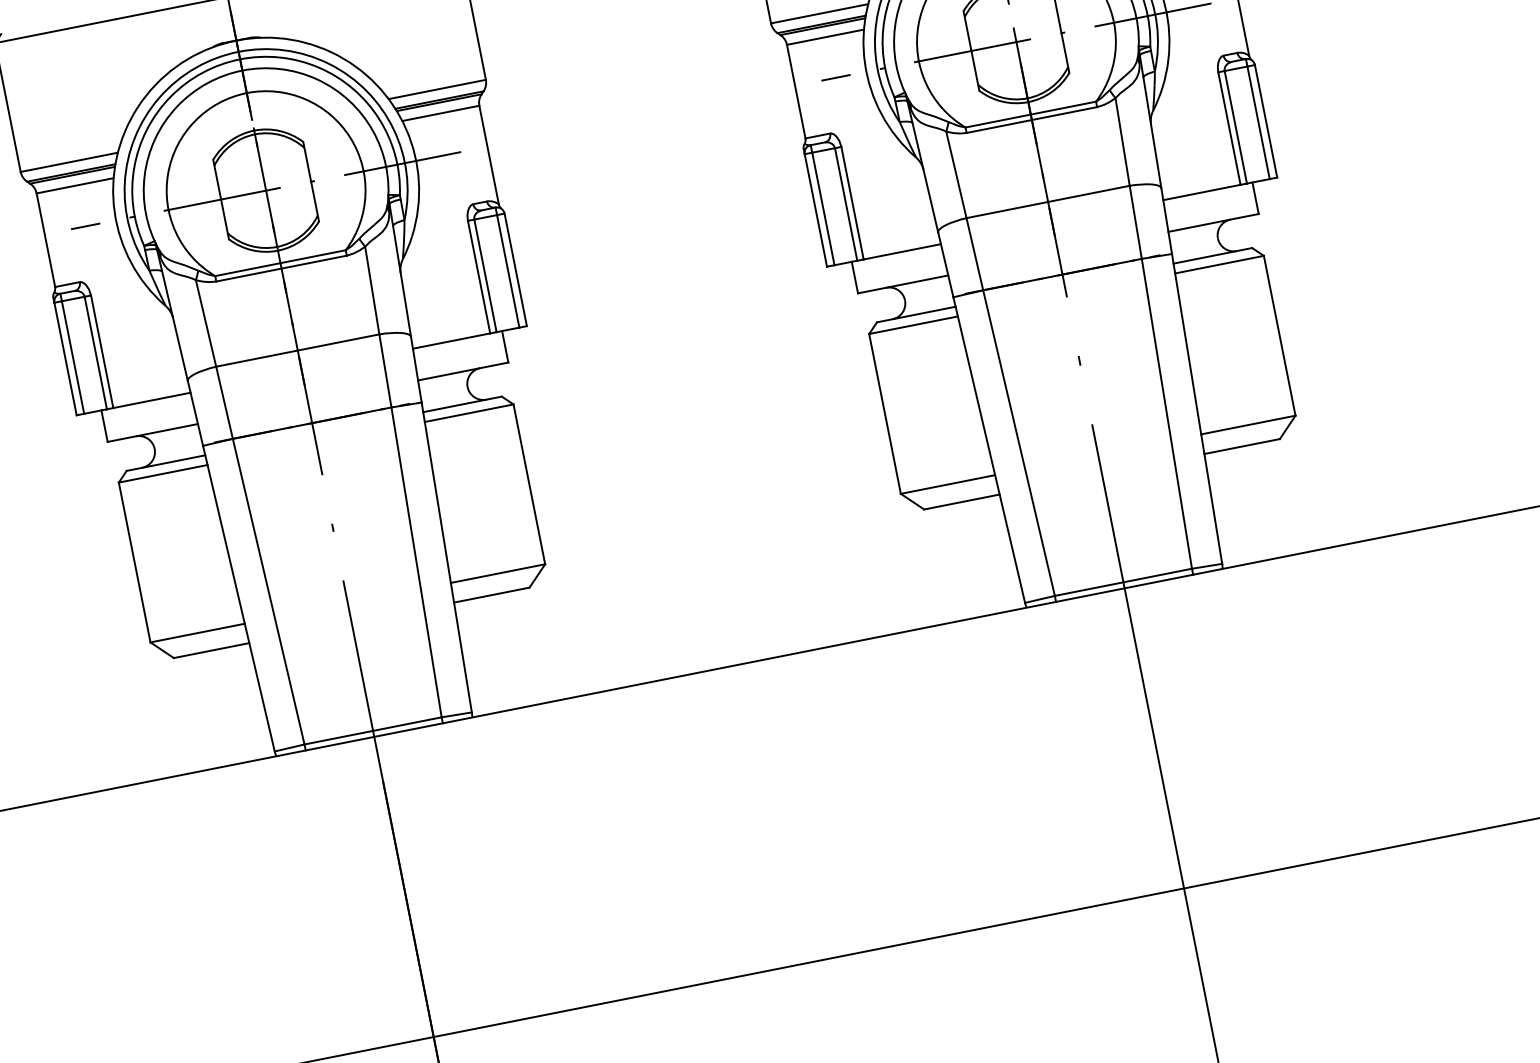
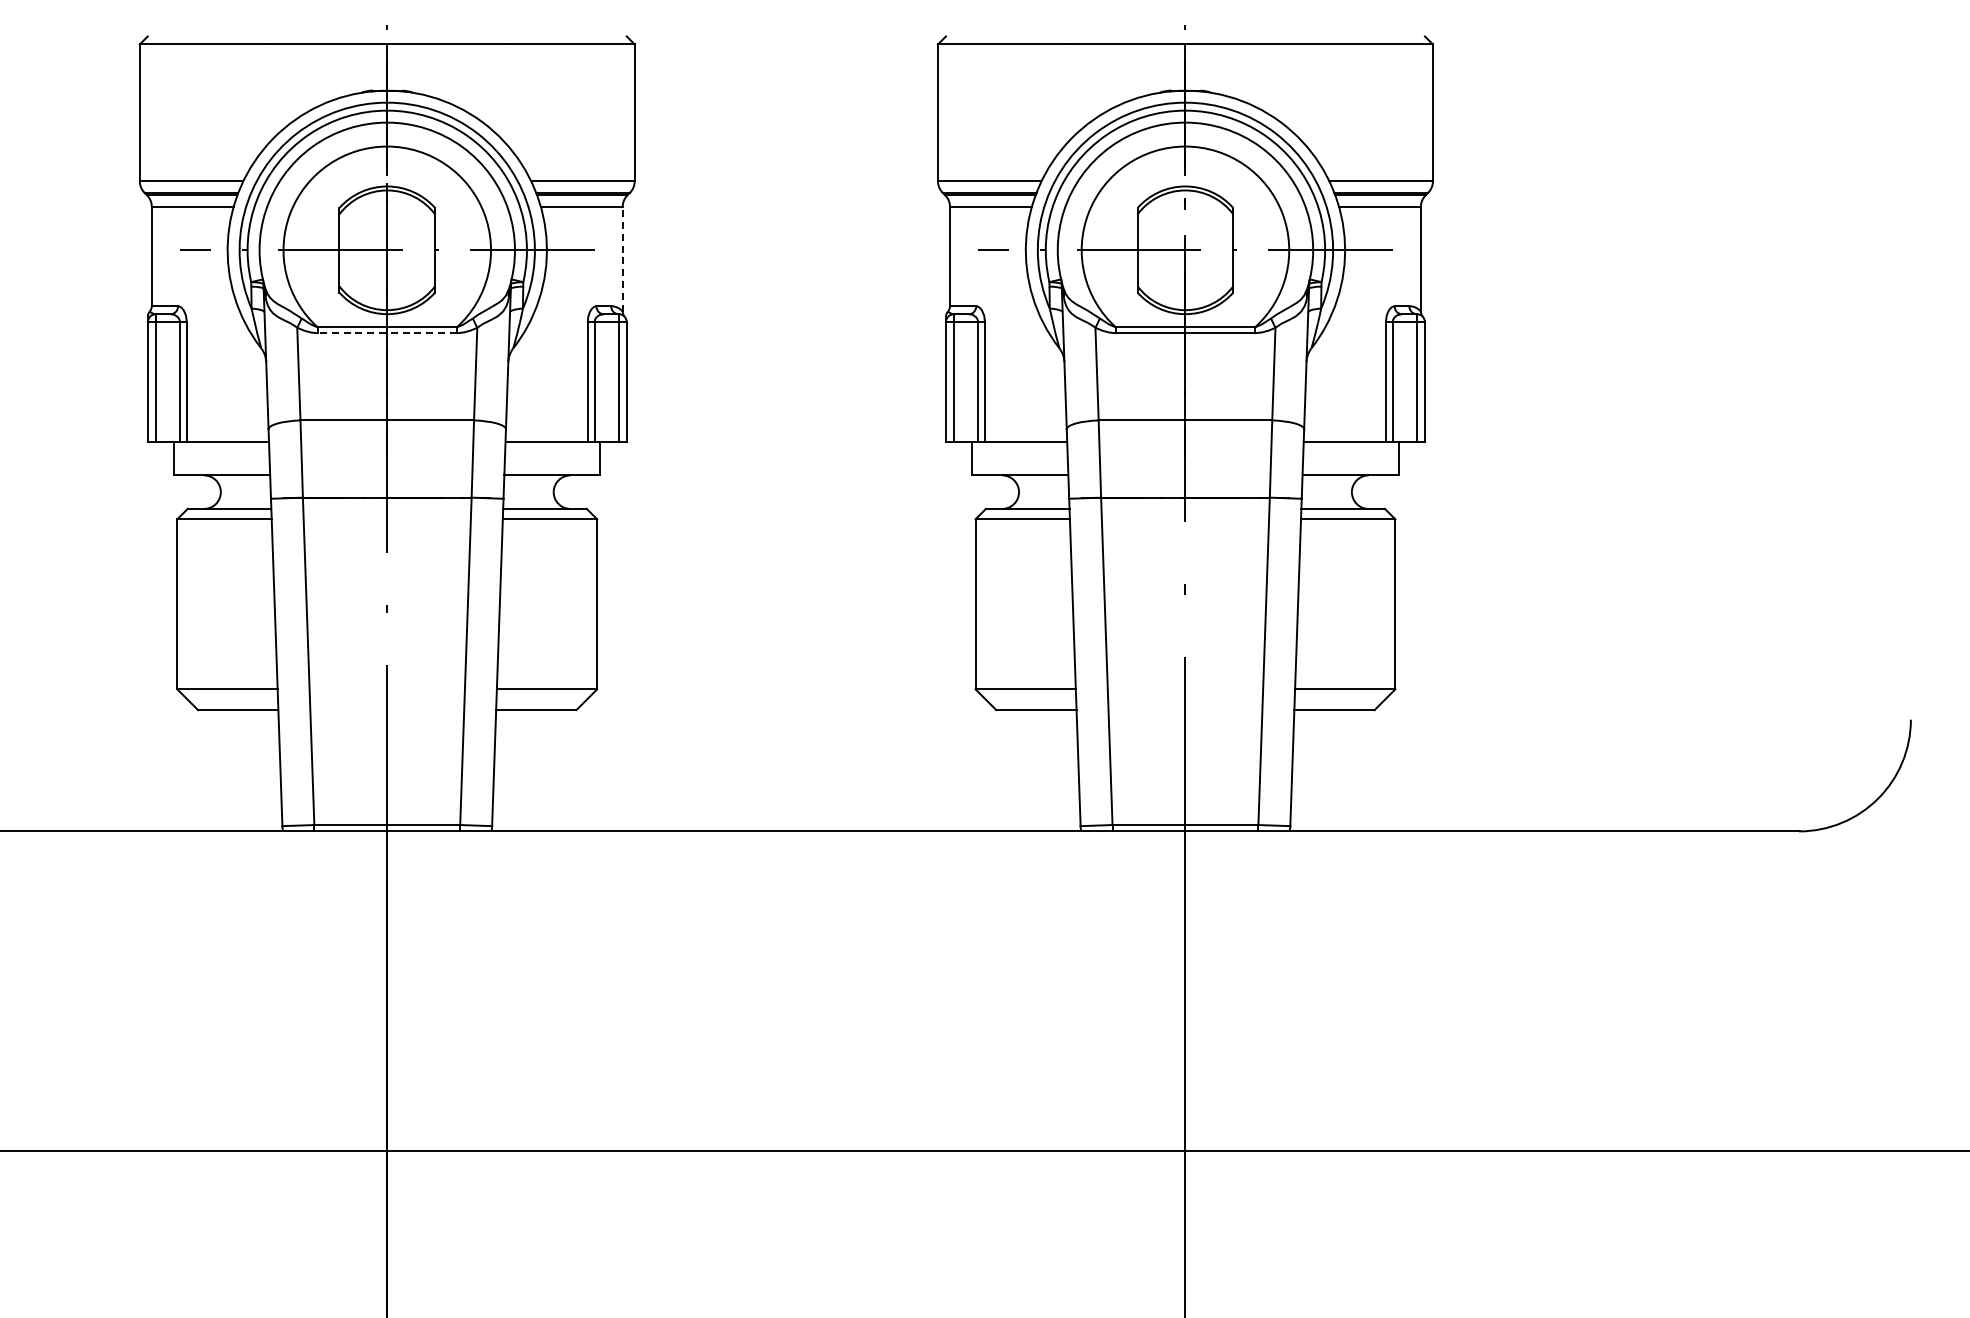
line: (488, 154) -> (622, 258), solid -> dashed
line: (280, 268) -> (386, 333), solid -> dashed

